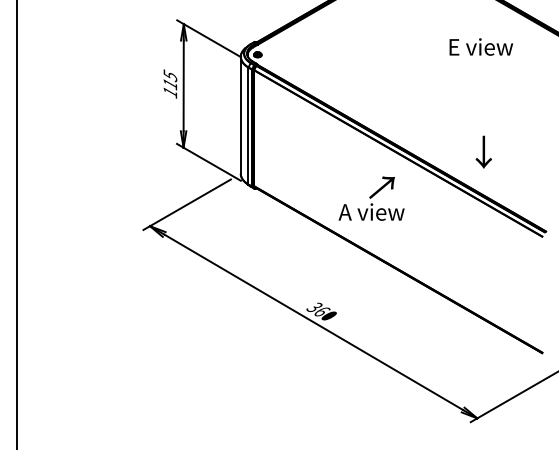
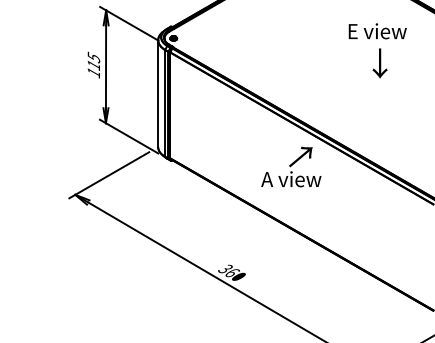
text: (483, 151) -> (379, 62), moved
text: (371, 198) -> (291, 166), moved

